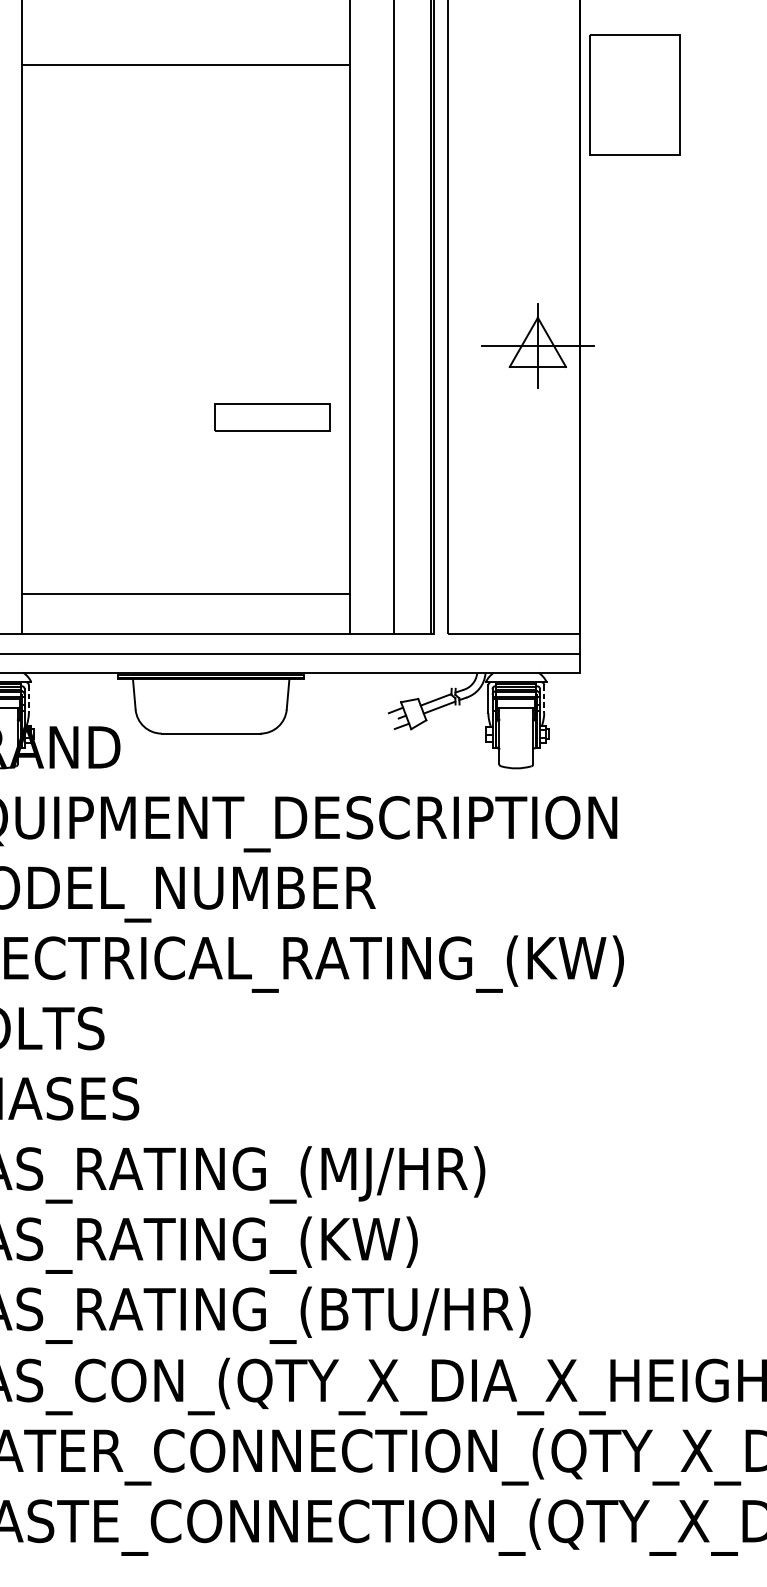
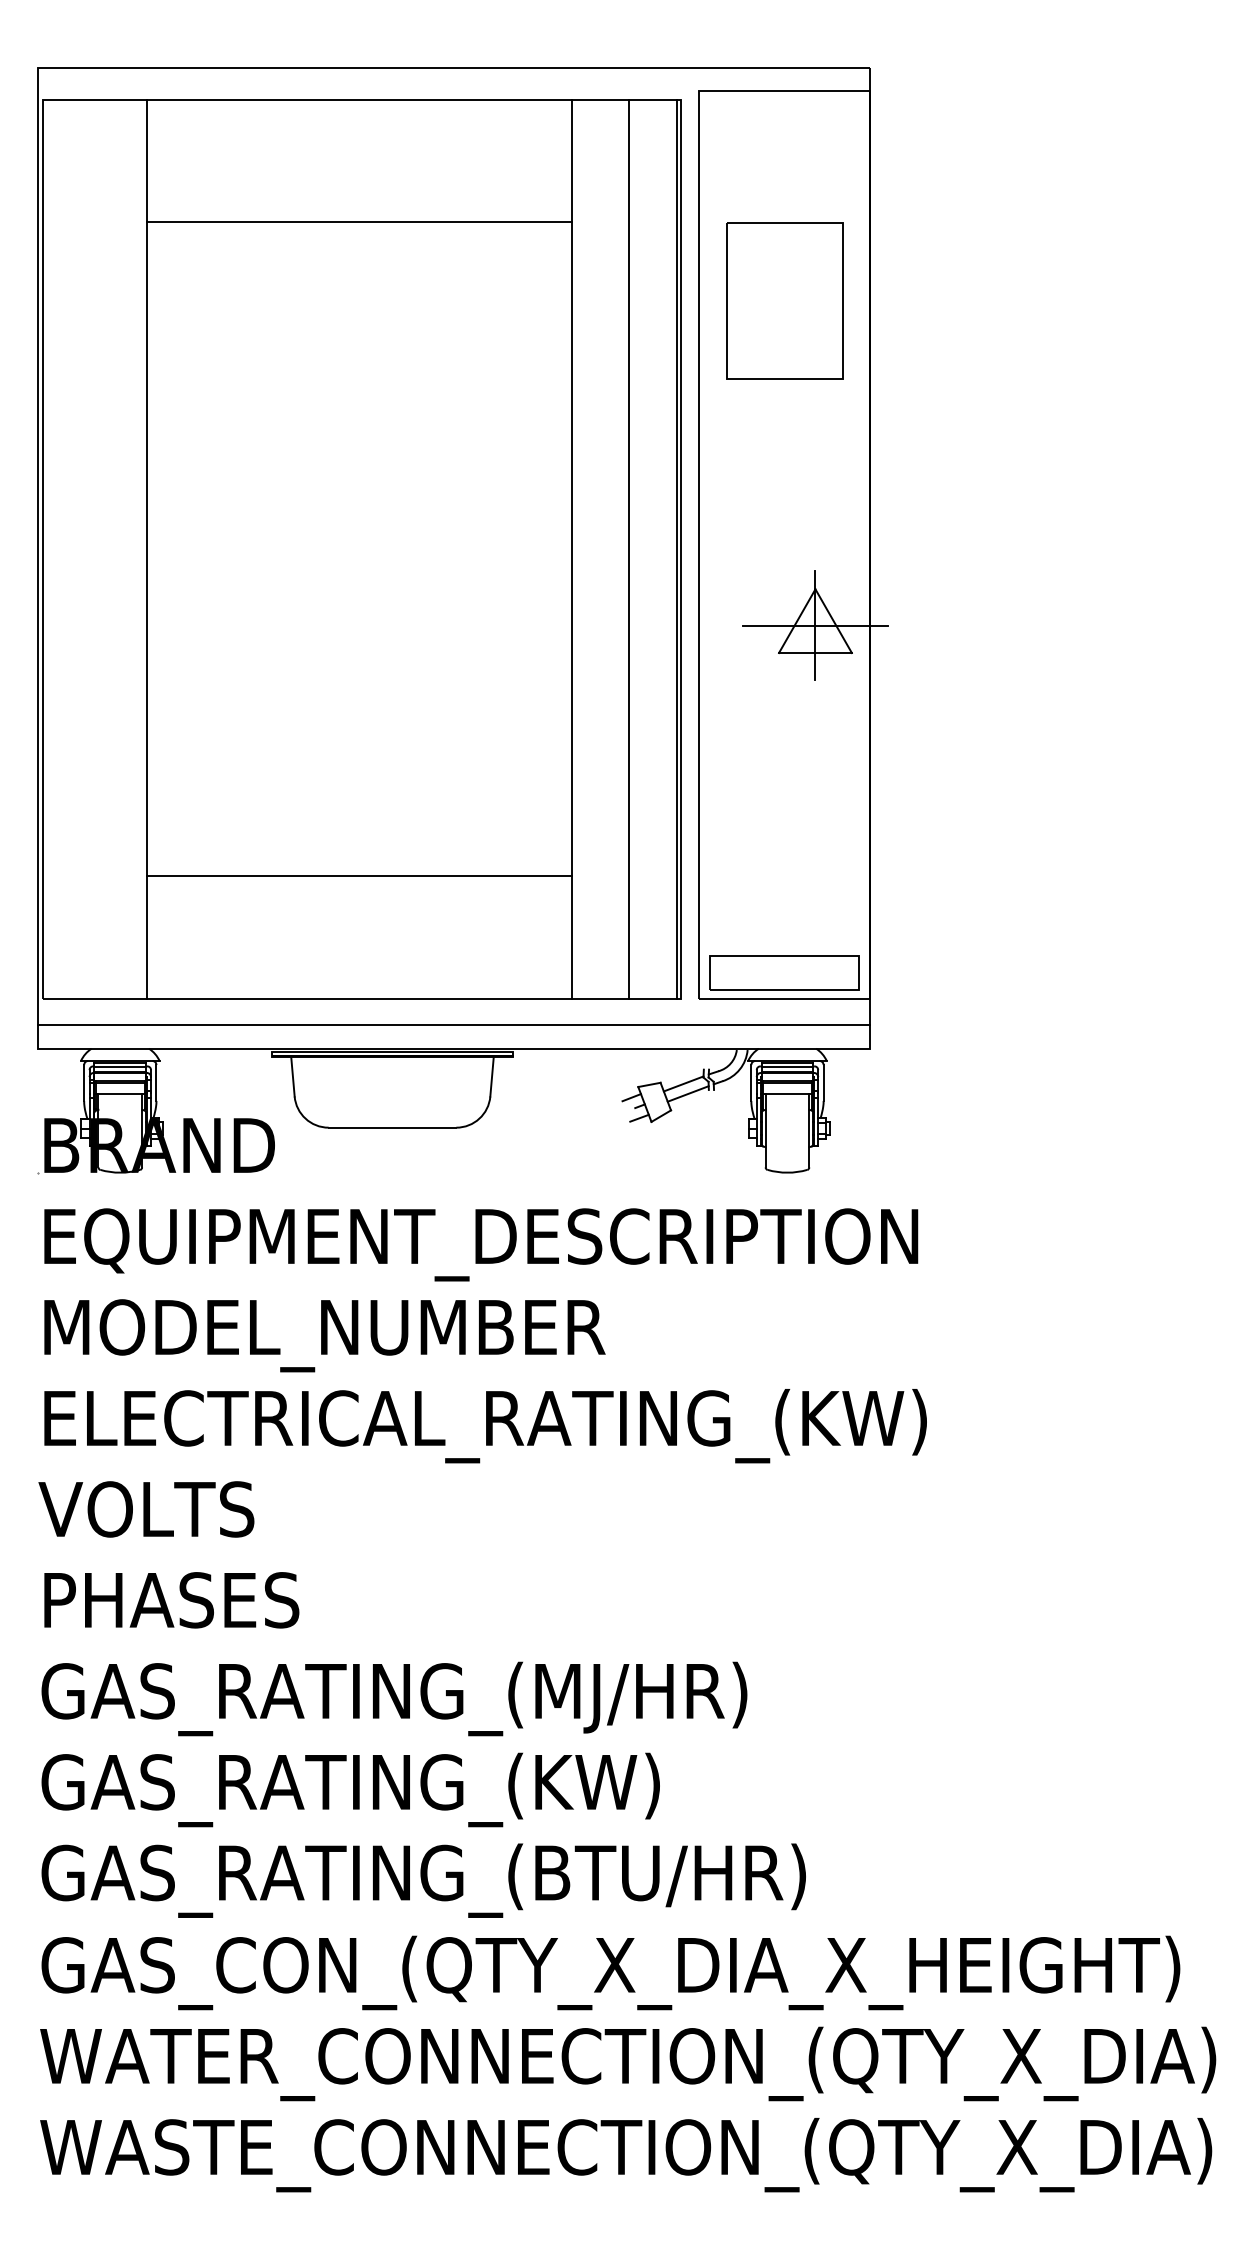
line: (184, 64) -> (358, 222), moved
part: (634, 94) -> (784, 300), moved
part: (272, 416) -> (784, 972), moved
line: (184, 594) -> (358, 876), moved
line: (28, 699) -> (156, 1083), dashed -> solid
line: (544, 699) -> (823, 1083), dashed -> solid

